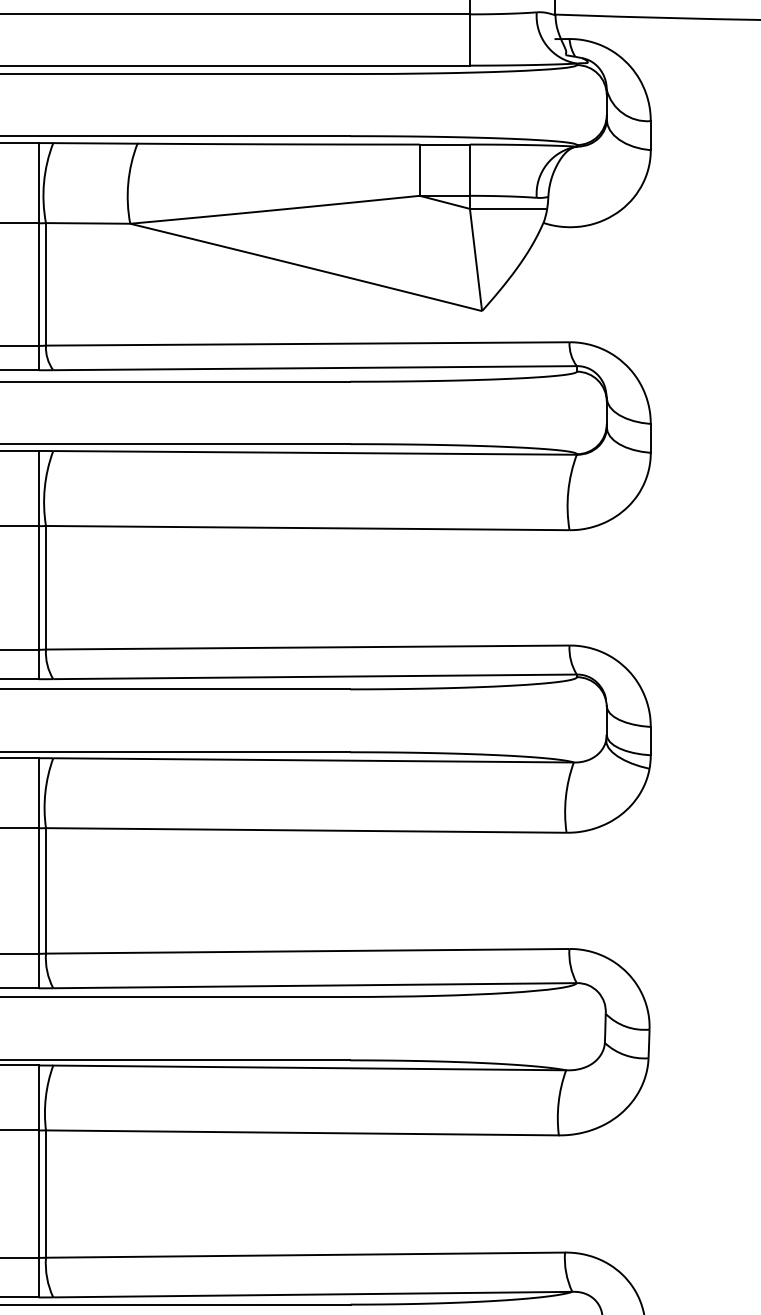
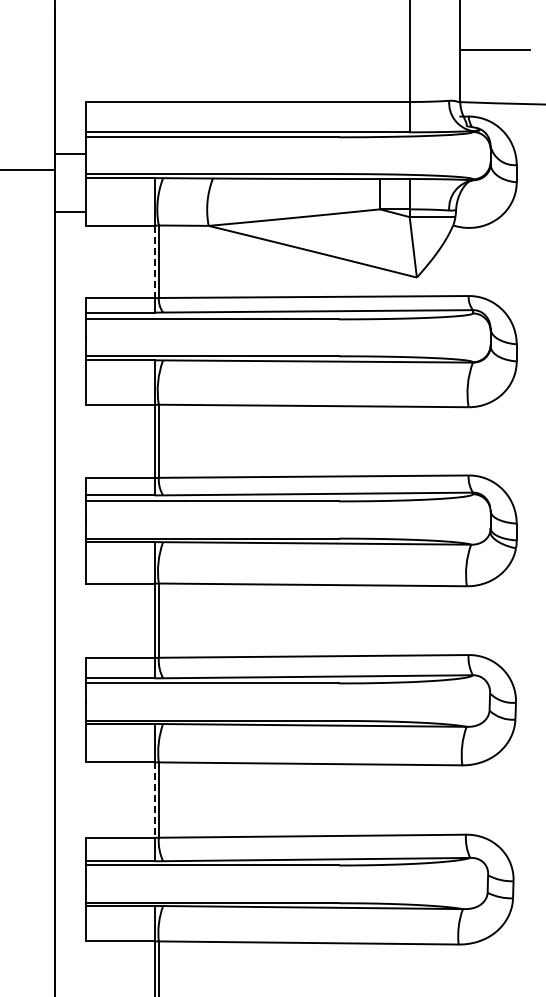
line: (38, 285) -> (154, 262), solid -> dashed
line: (38, 1194) -> (154, 800), solid -> dashed

